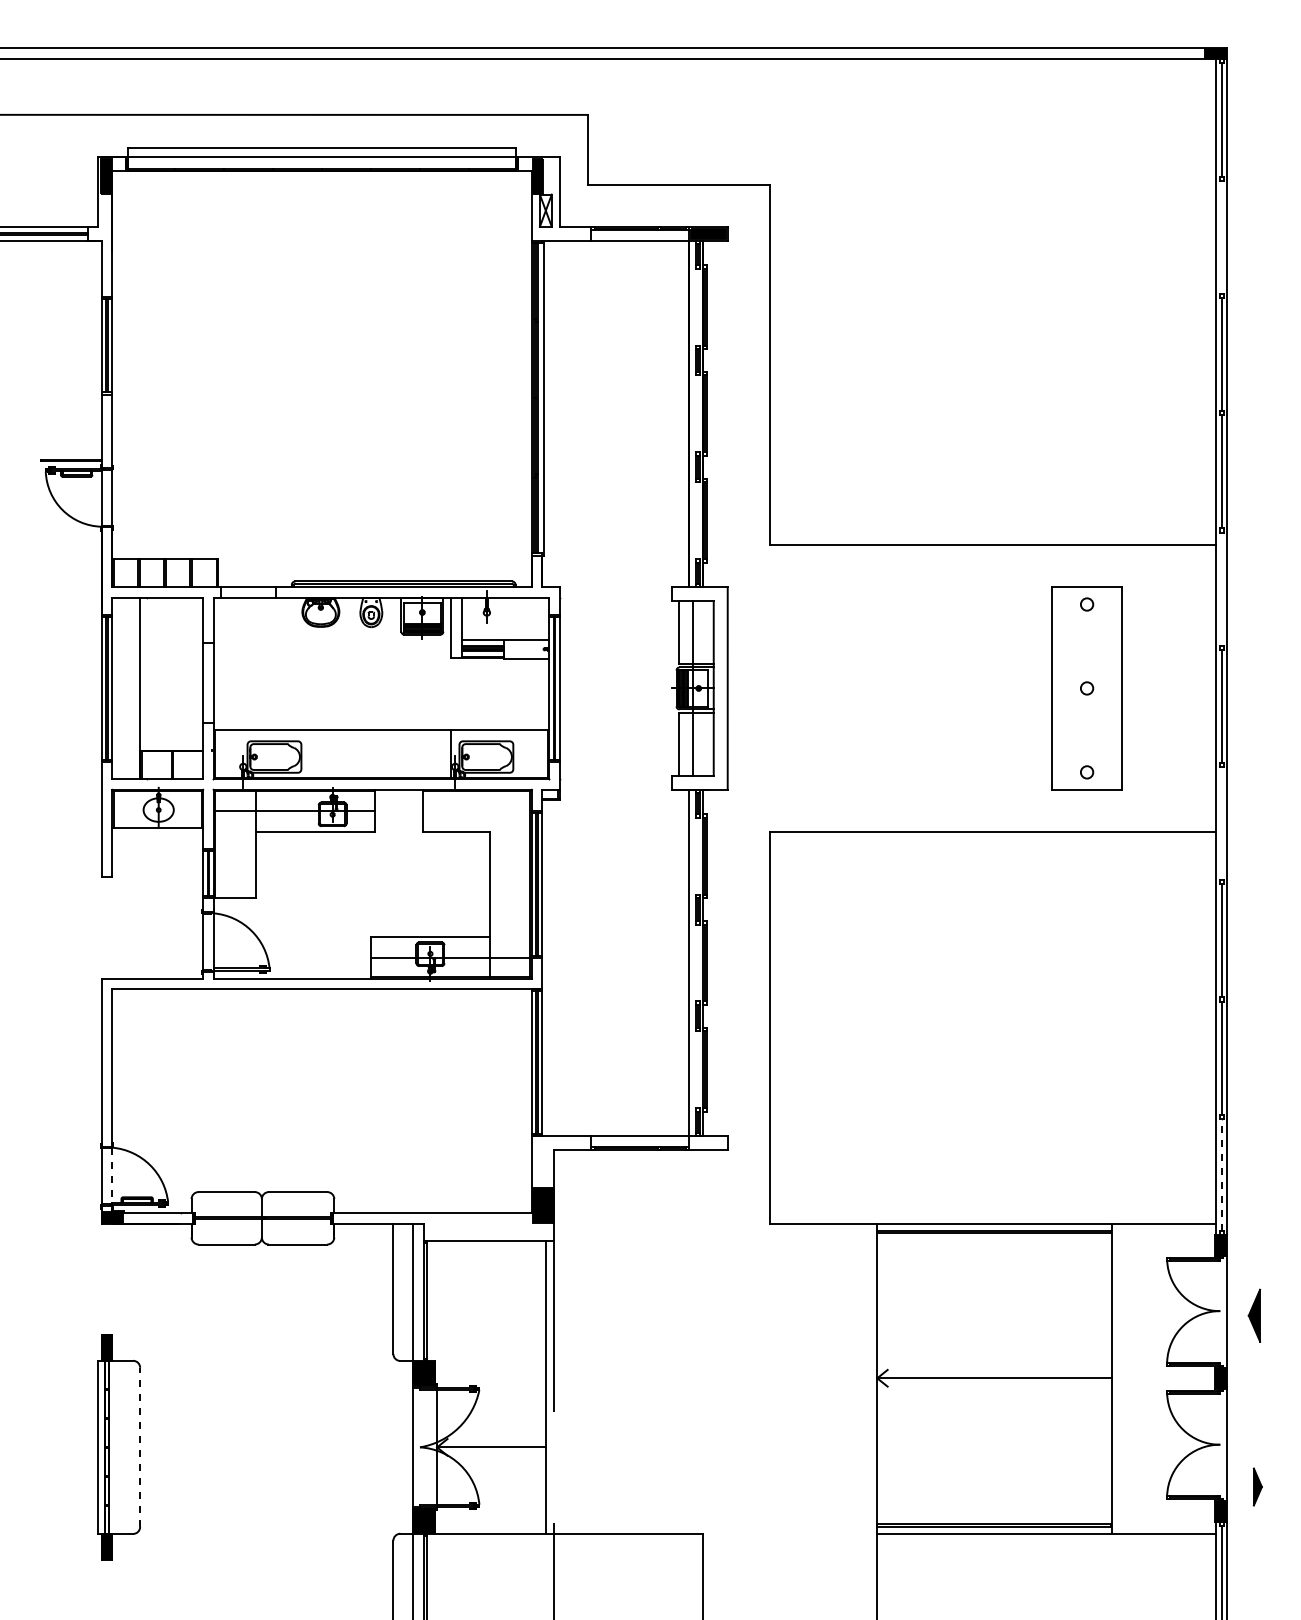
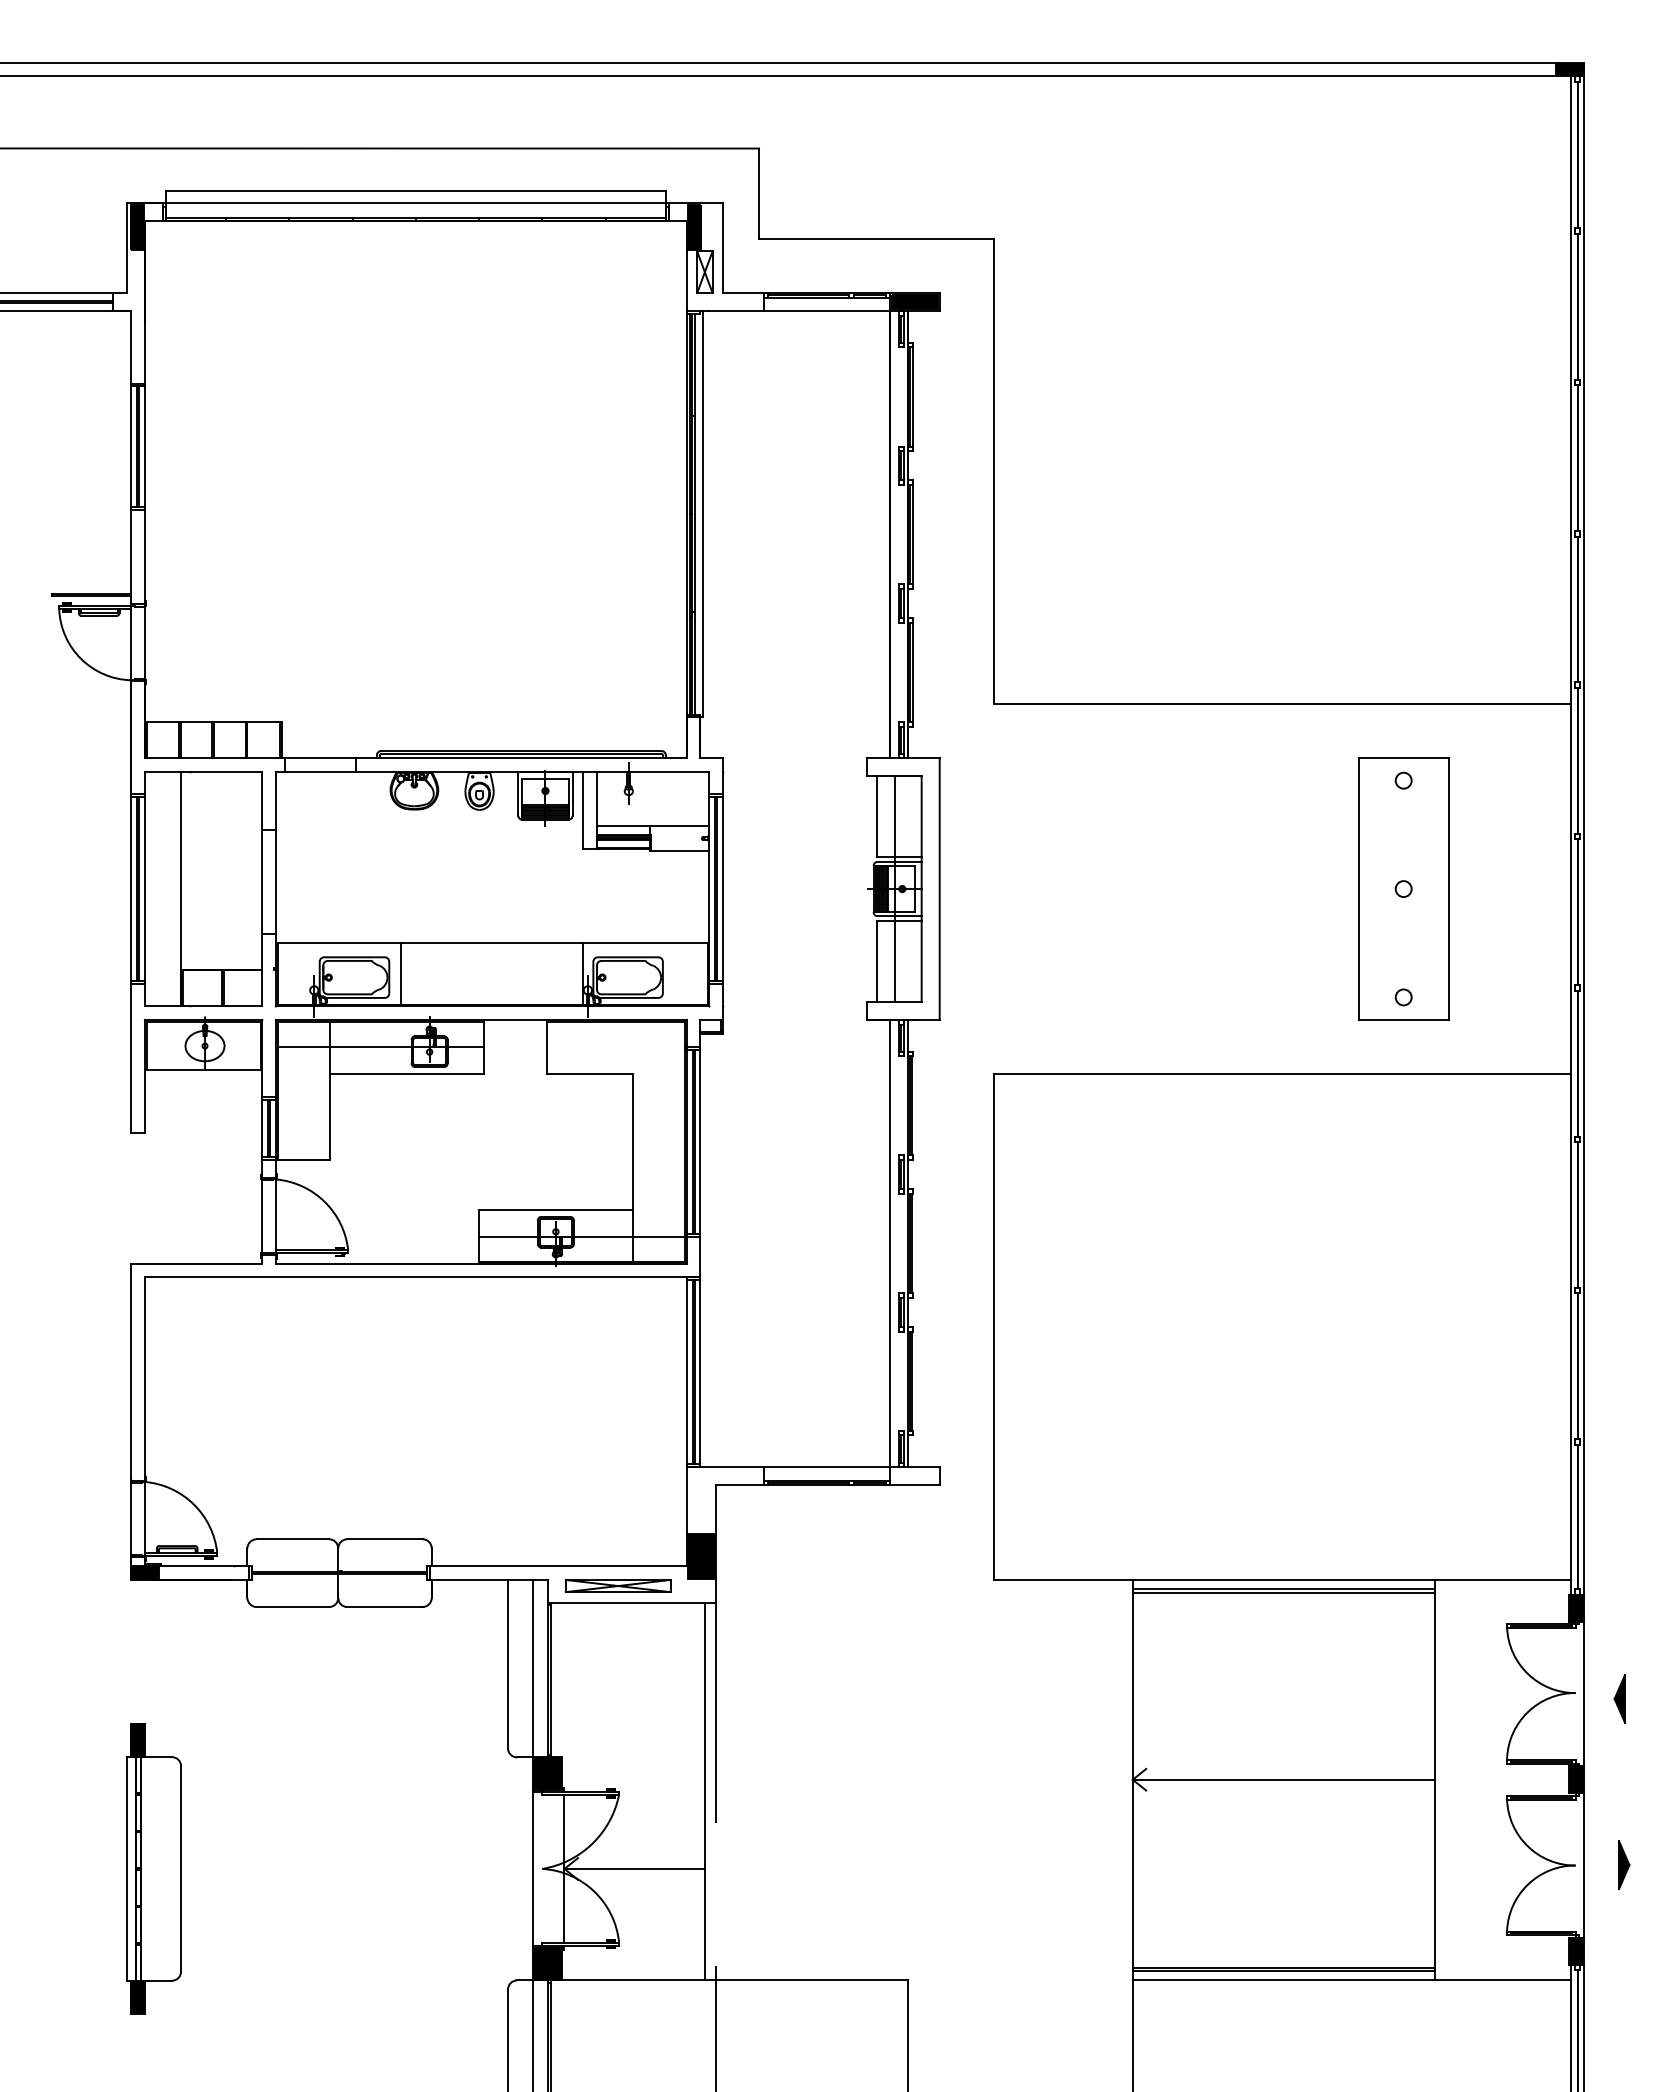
line: (1221, 237) -> (1577, 306), added
line: (1221, 588) -> (1577, 760), added
line: (310, 753) -> (401, 973), added
line: (1221, 823) -> (1577, 1063), added
line: (1221, 1174) -> (1577, 1516), dashed -> solid
line: (111, 1176) -> (144, 1519), dashed -> solid
part: (478, 1228) -> (617, 1586), added
part: (1254, 1315) -> (1619, 1698), size x0.71
line: (140, 1447) -> (181, 1868), dashed -> solid
part: (1258, 1486) -> (1624, 1864), moved

